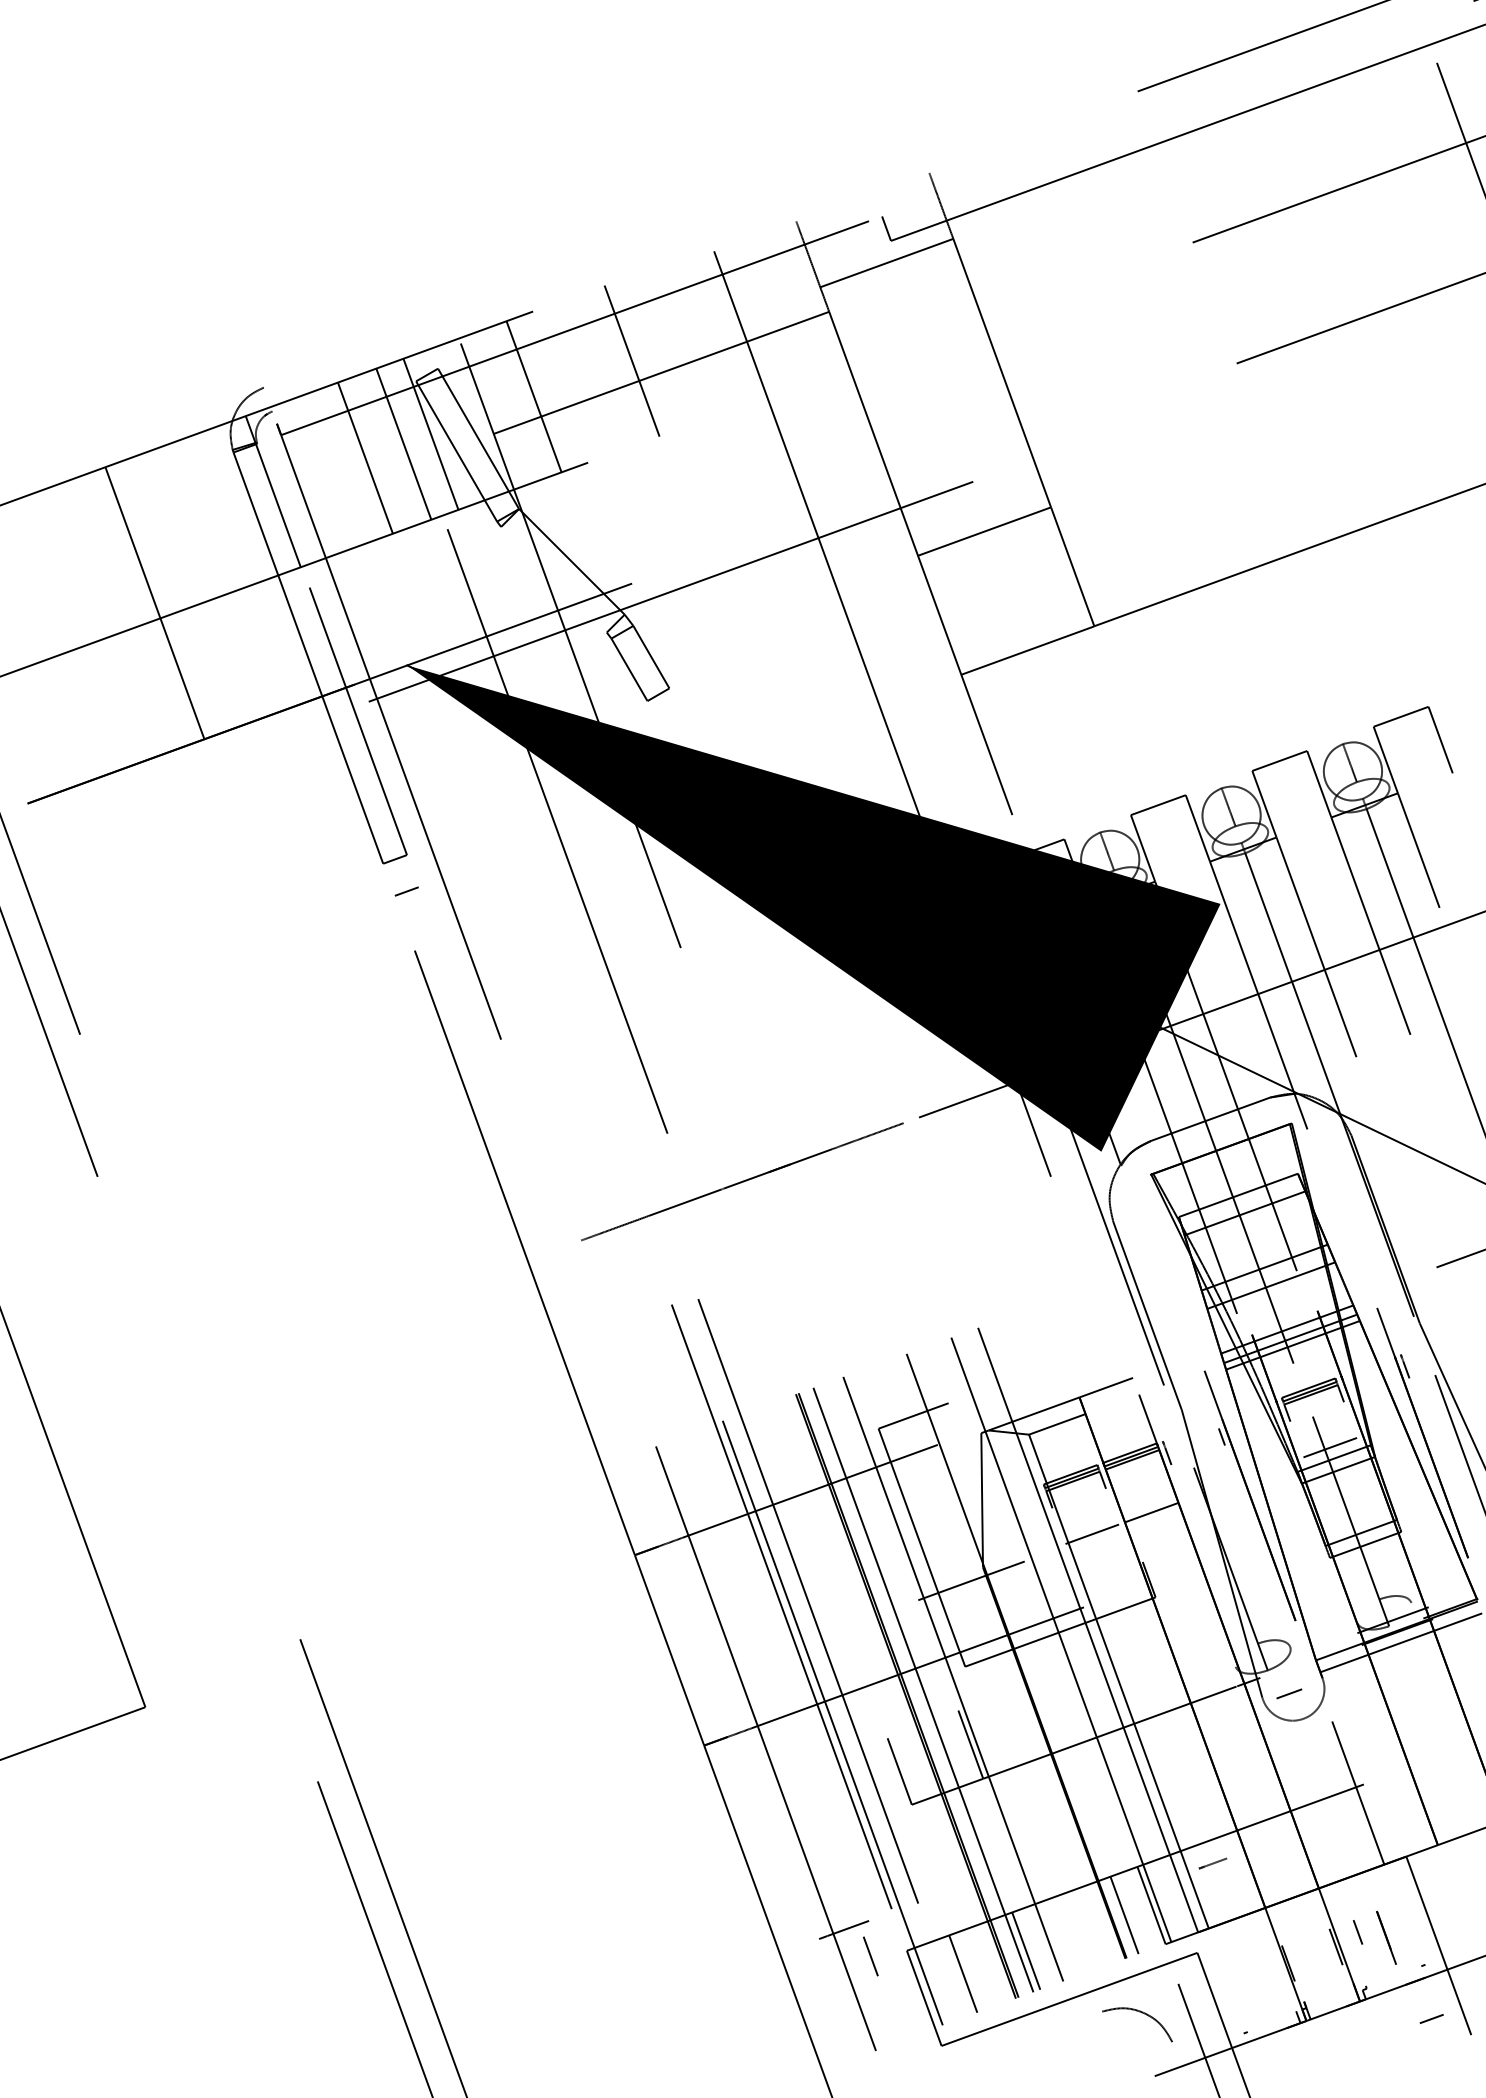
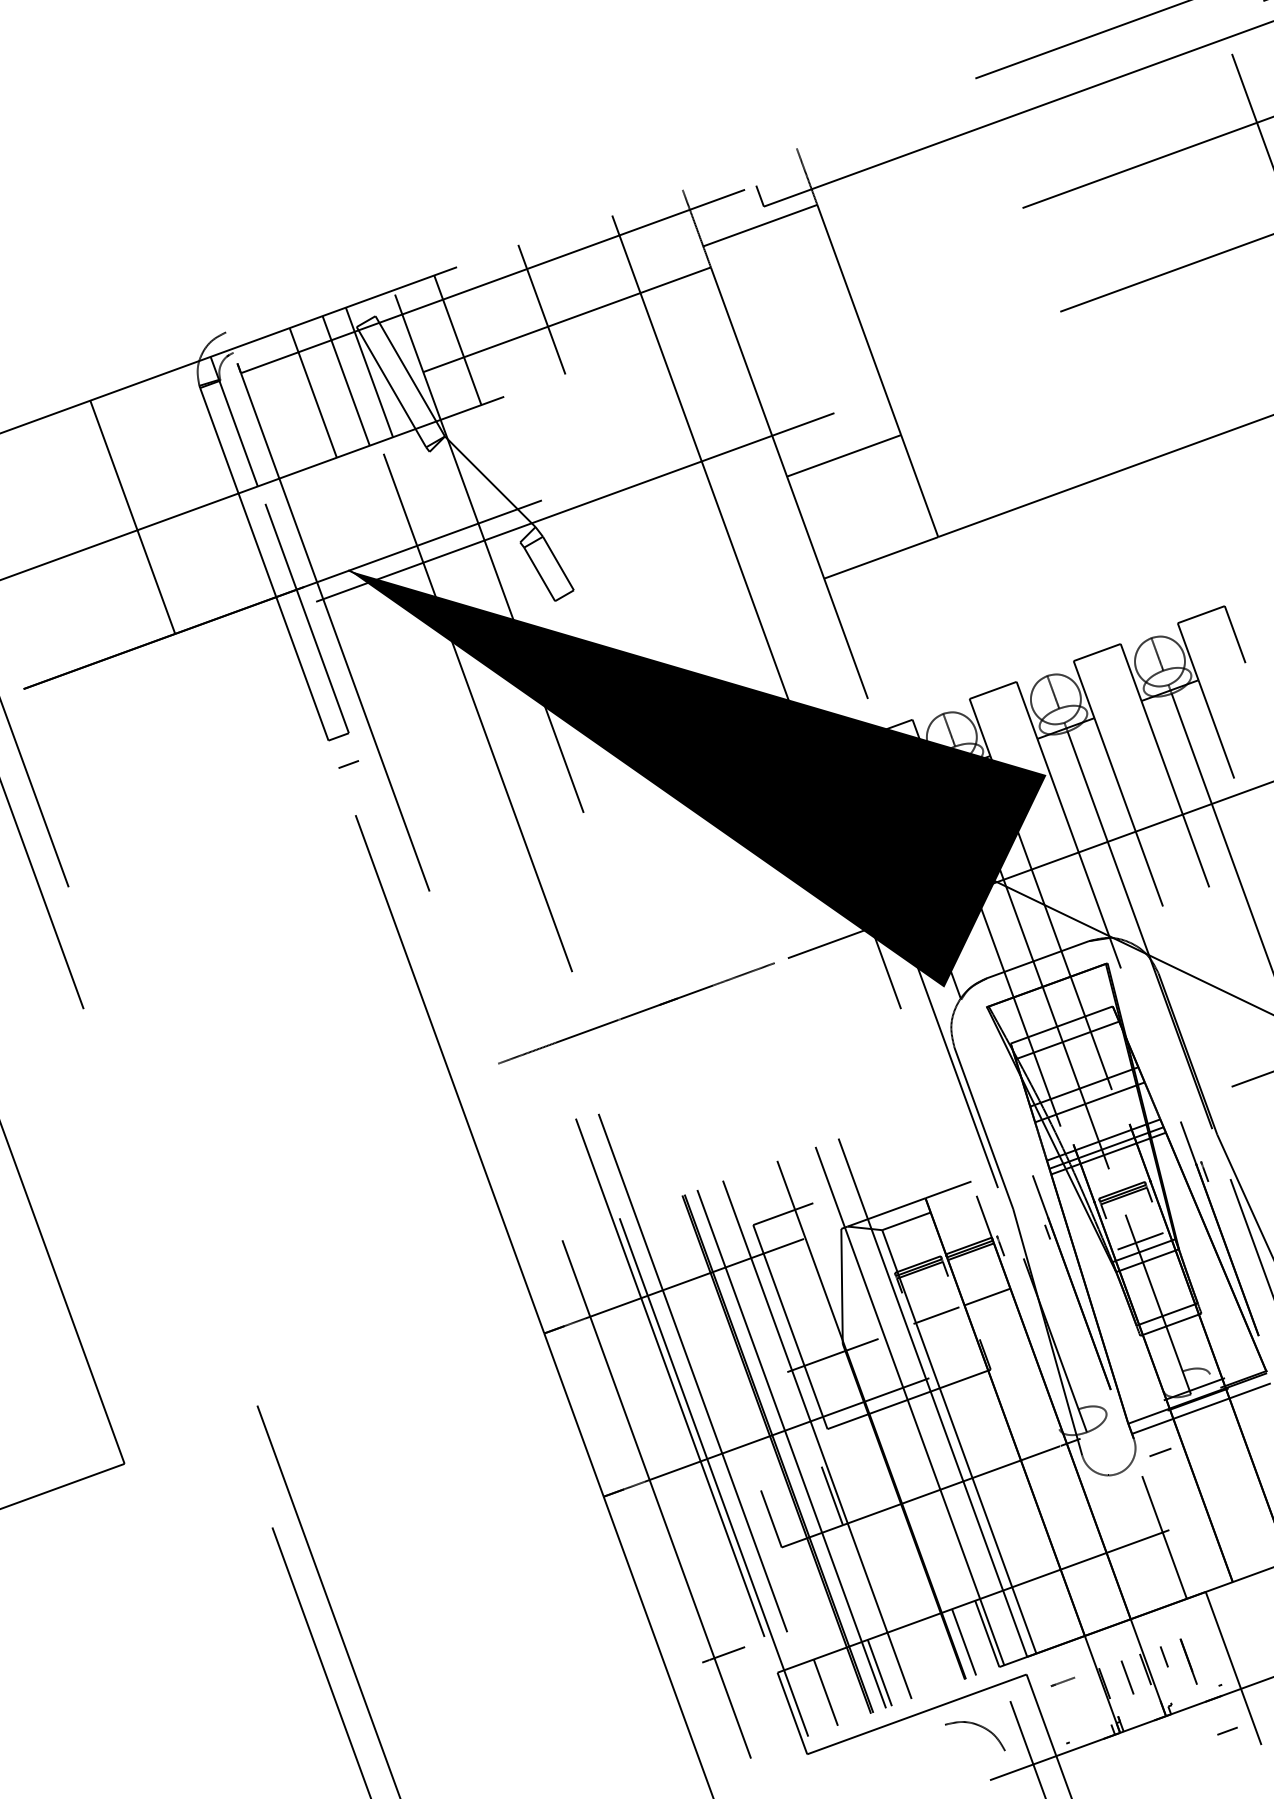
line: (1289, 1692) -> (1160, 1451), moved
line: (1212, 1863) -> (1062, 1681), moved
line: (870, 1956) -> (1127, 1677), moved

